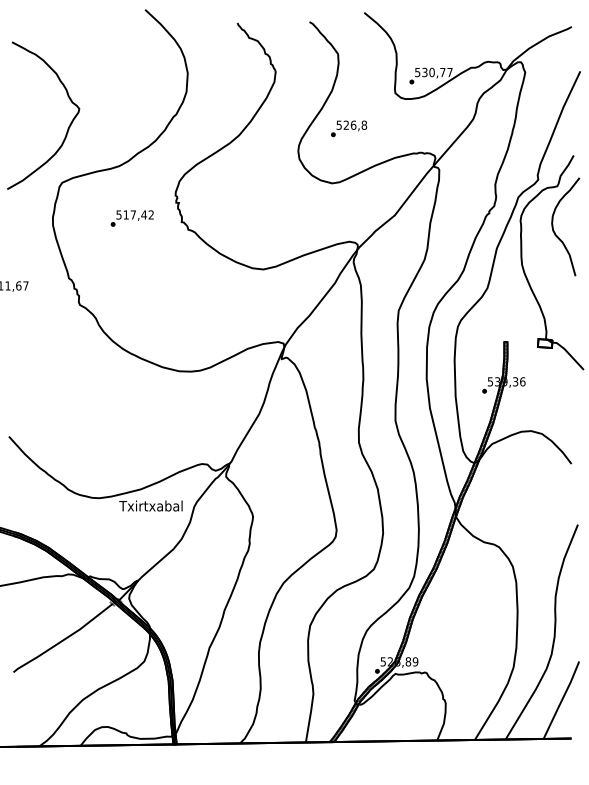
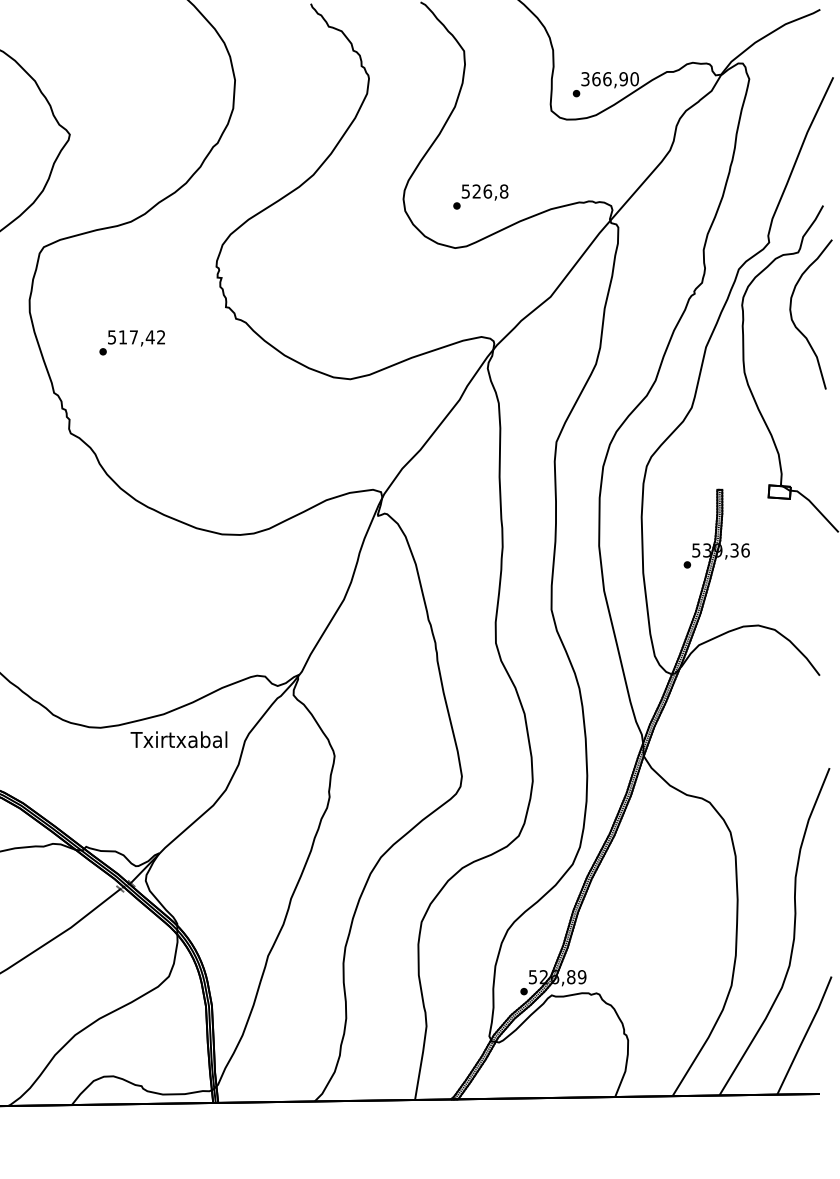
text: (433, 72) -> (609, 79), 530,77 -> 366,90
text: (349, 128) -> (481, 196), moved
text: (131, 218) -> (131, 342), moved

